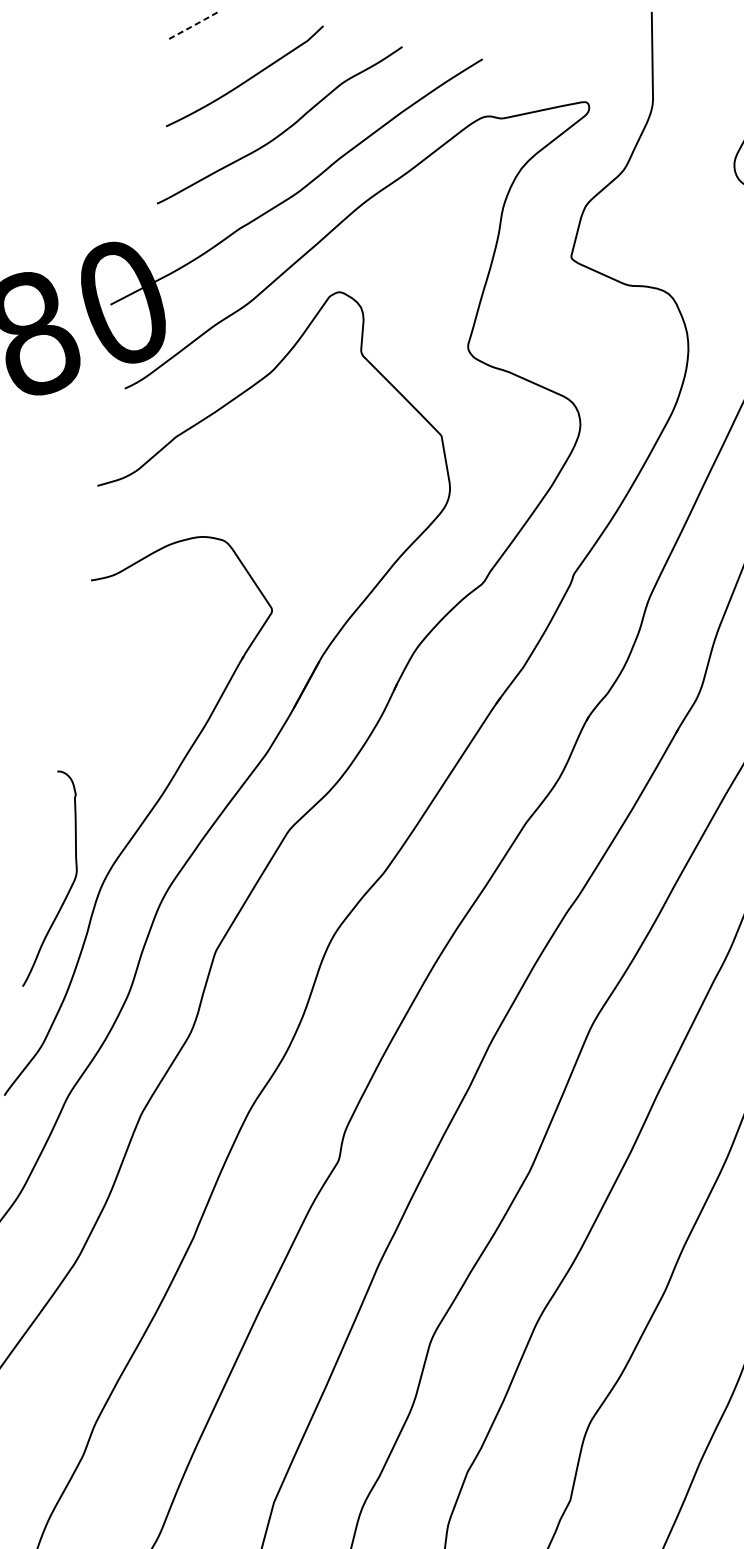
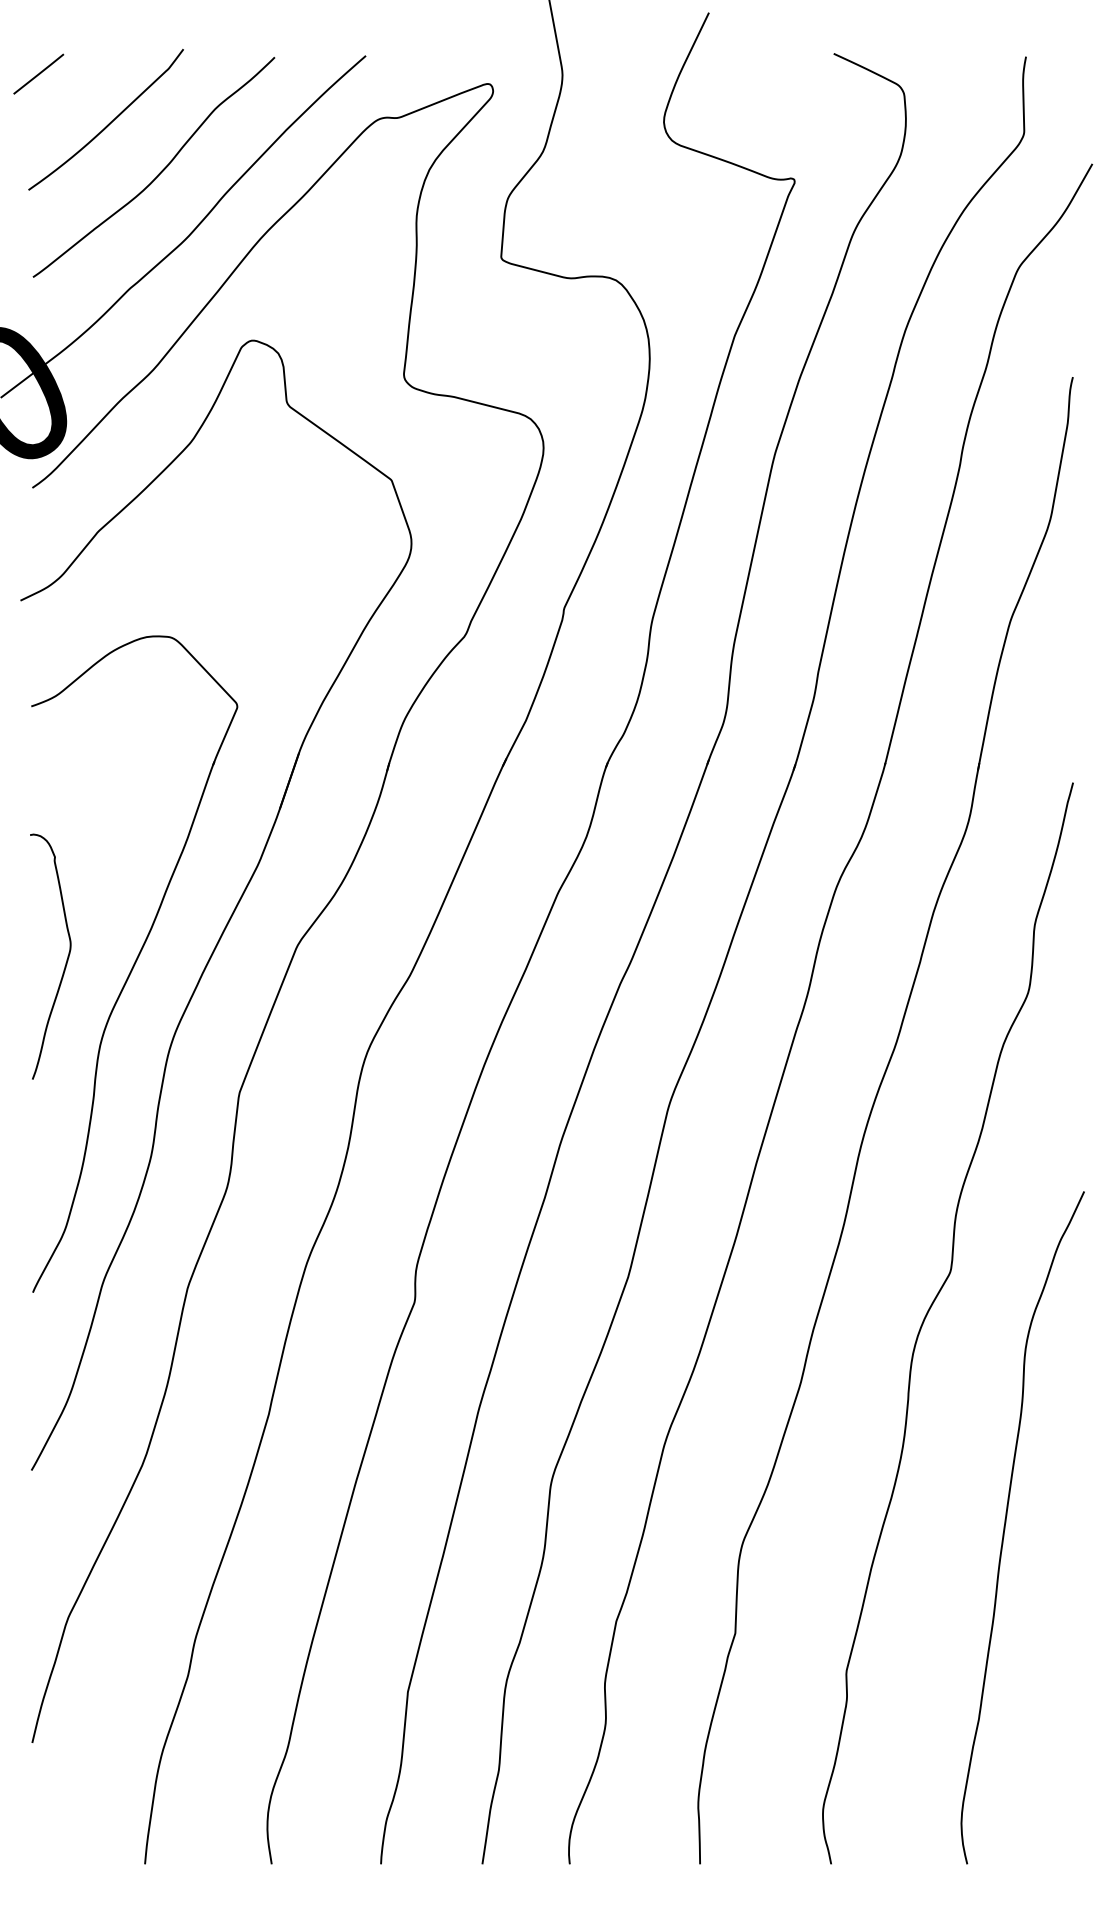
line: (192, 26) -> (38, 74), dashed -> solid
curve: (69, 888) -> (65, 962), moved

